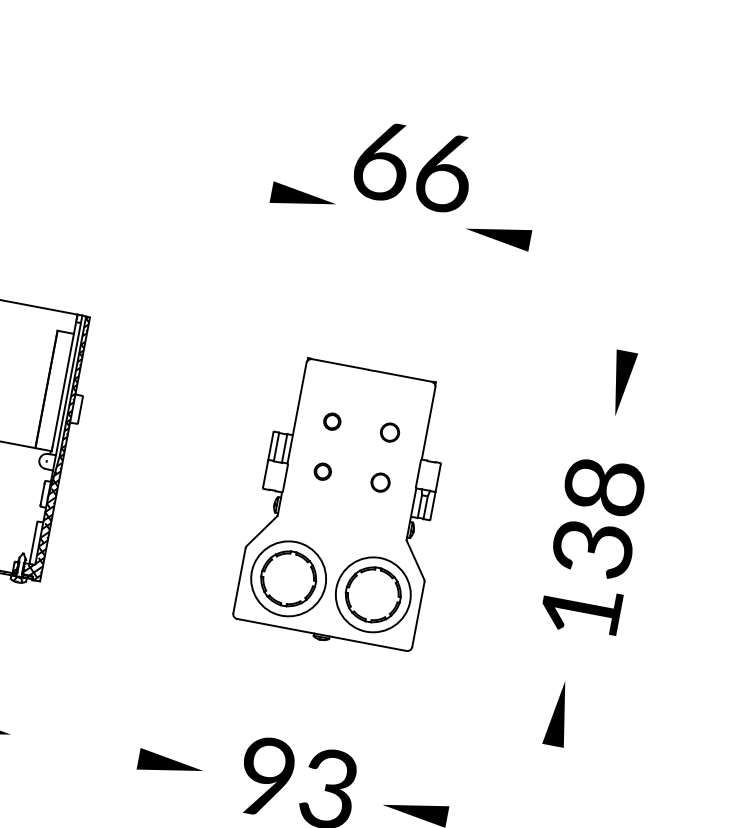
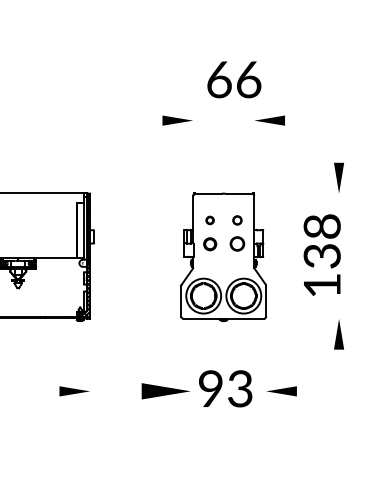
text: (414, 166) -> (234, 79), moved
part: (321, 470) -> (209, 243), size x1.6
part: (380, 483) -> (237, 244), size x1.6
text: (591, 545) -> (321, 254), moved
part: (169, 764) -> (165, 391), size x1.6

